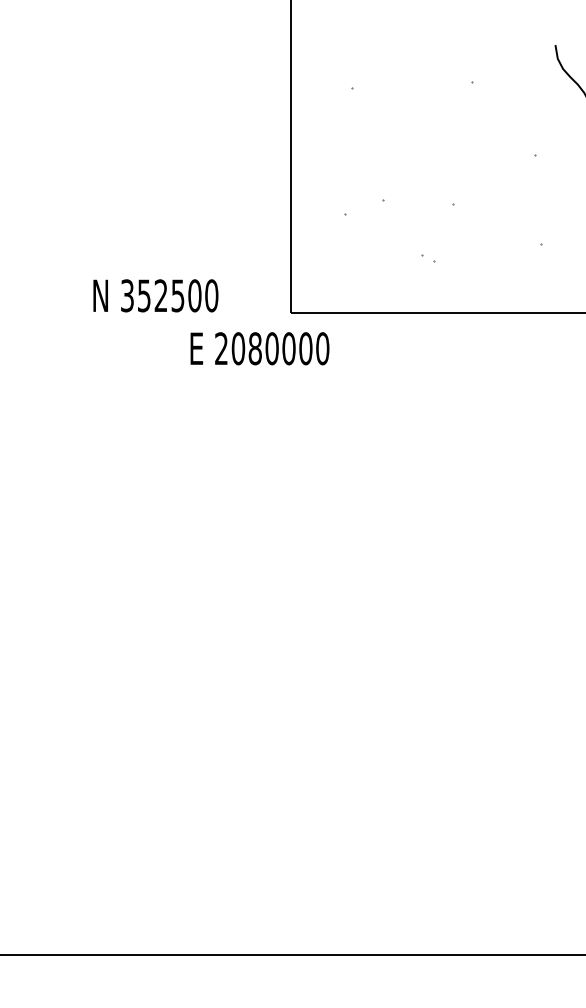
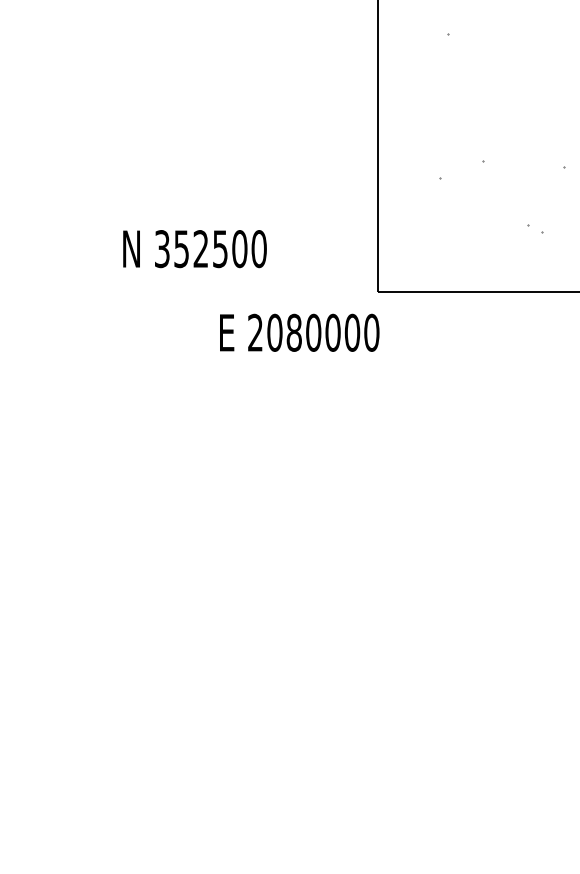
text: (155, 295) -> (194, 248), moved
text: (259, 348) -> (299, 332), moved

